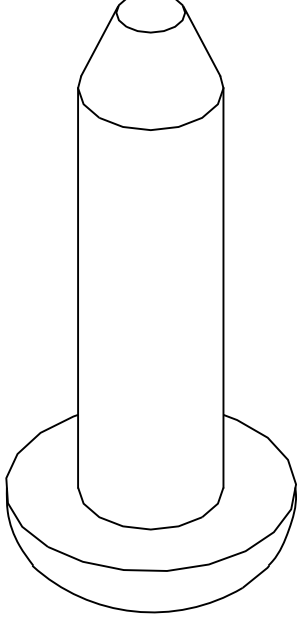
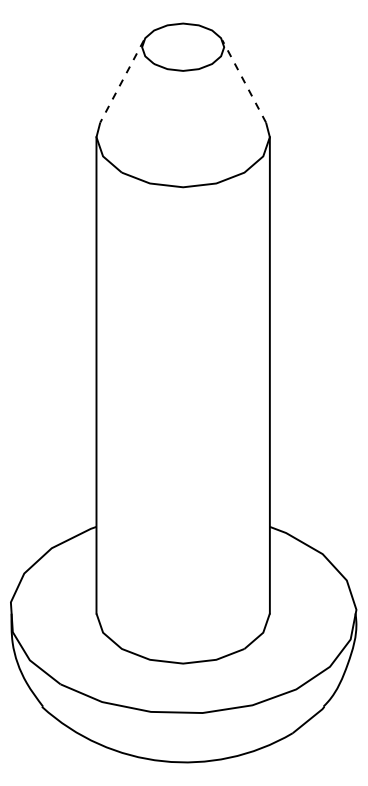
line: (99, 41) -> (122, 81), solid -> dashed
line: (202, 41) -> (244, 81), solid -> dashed

